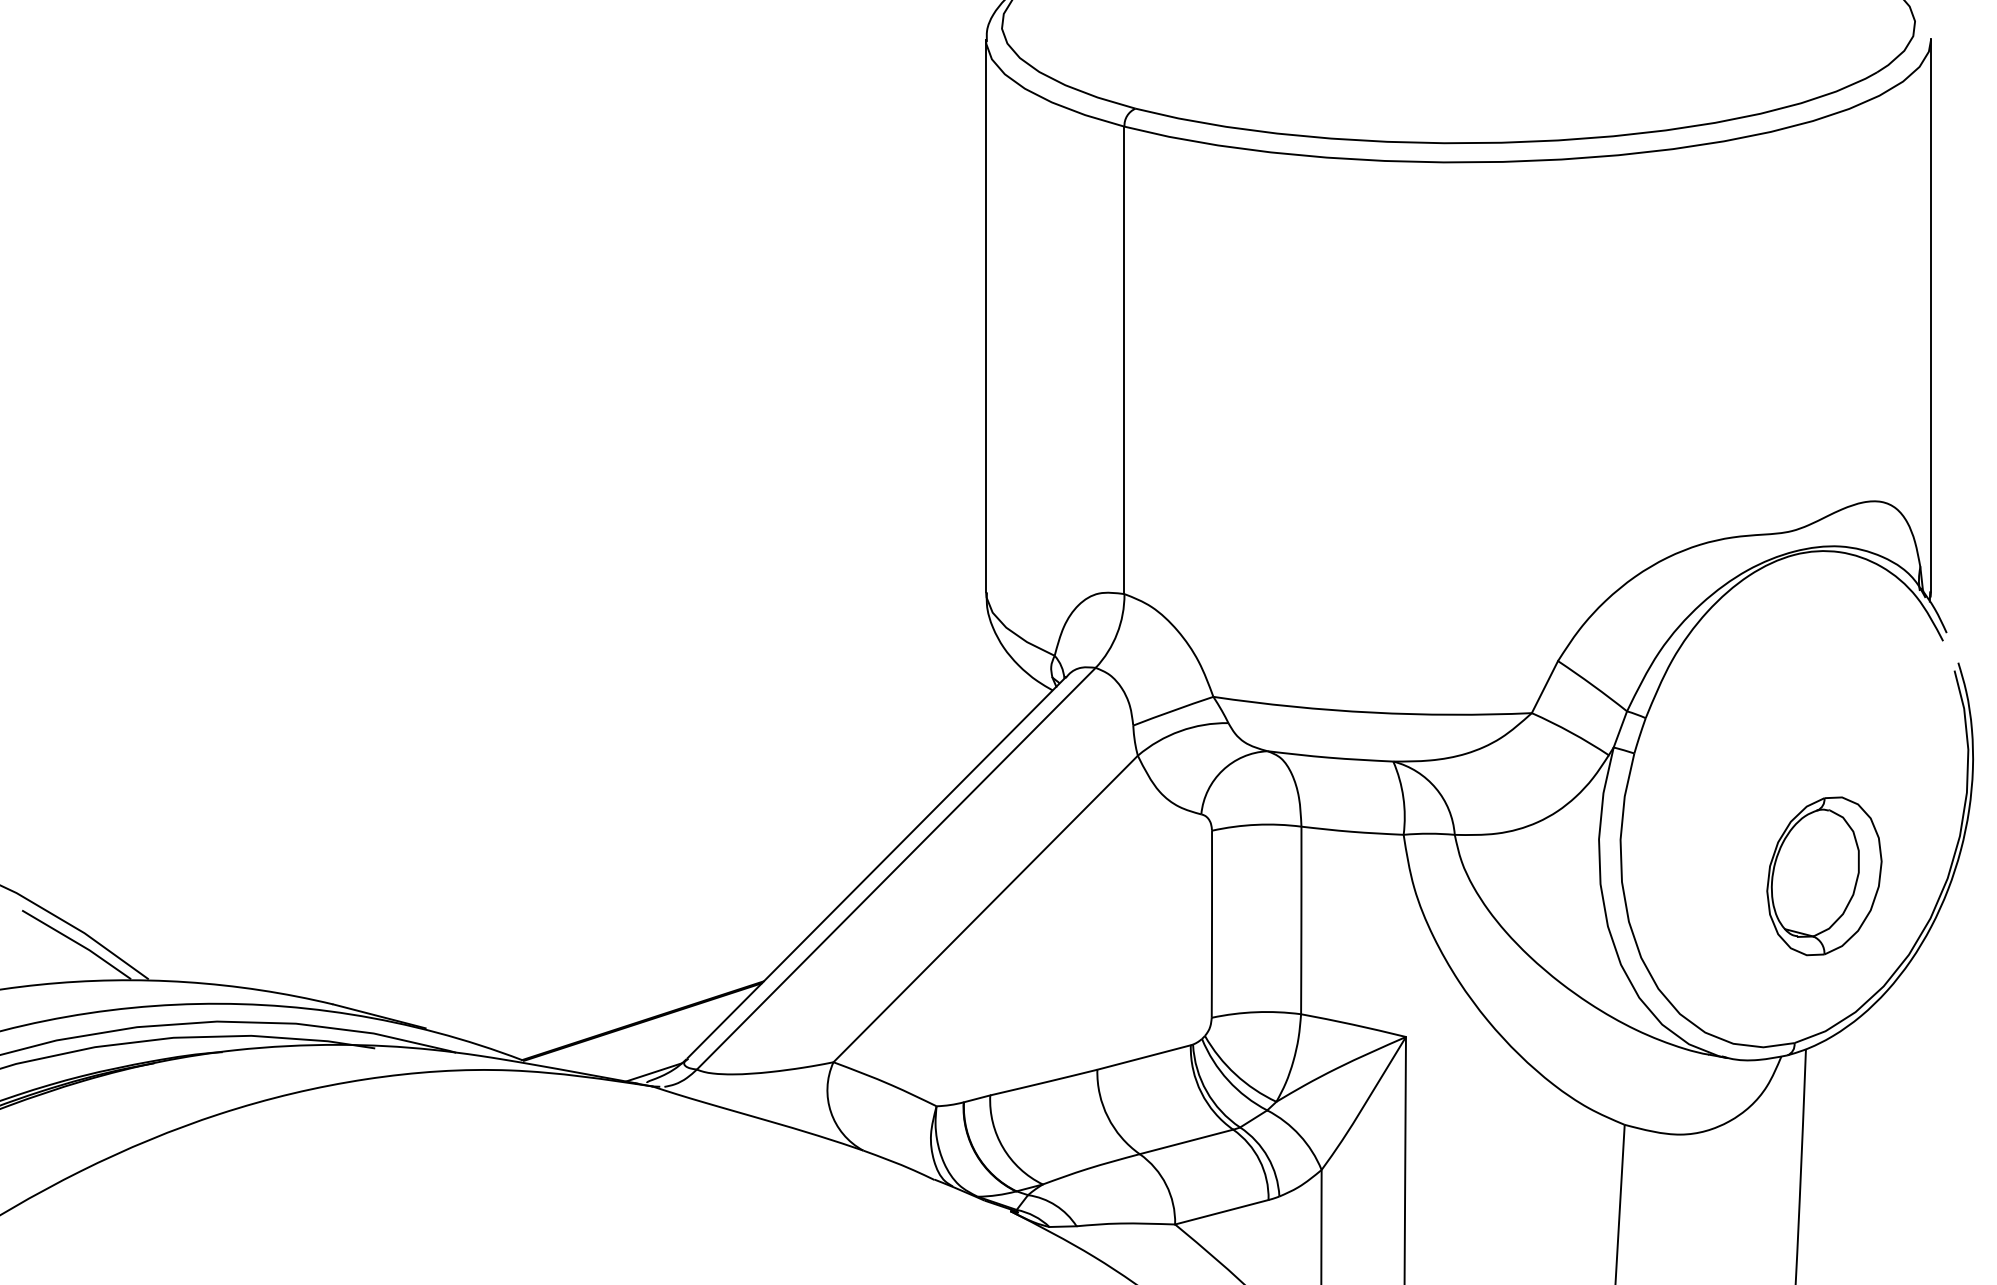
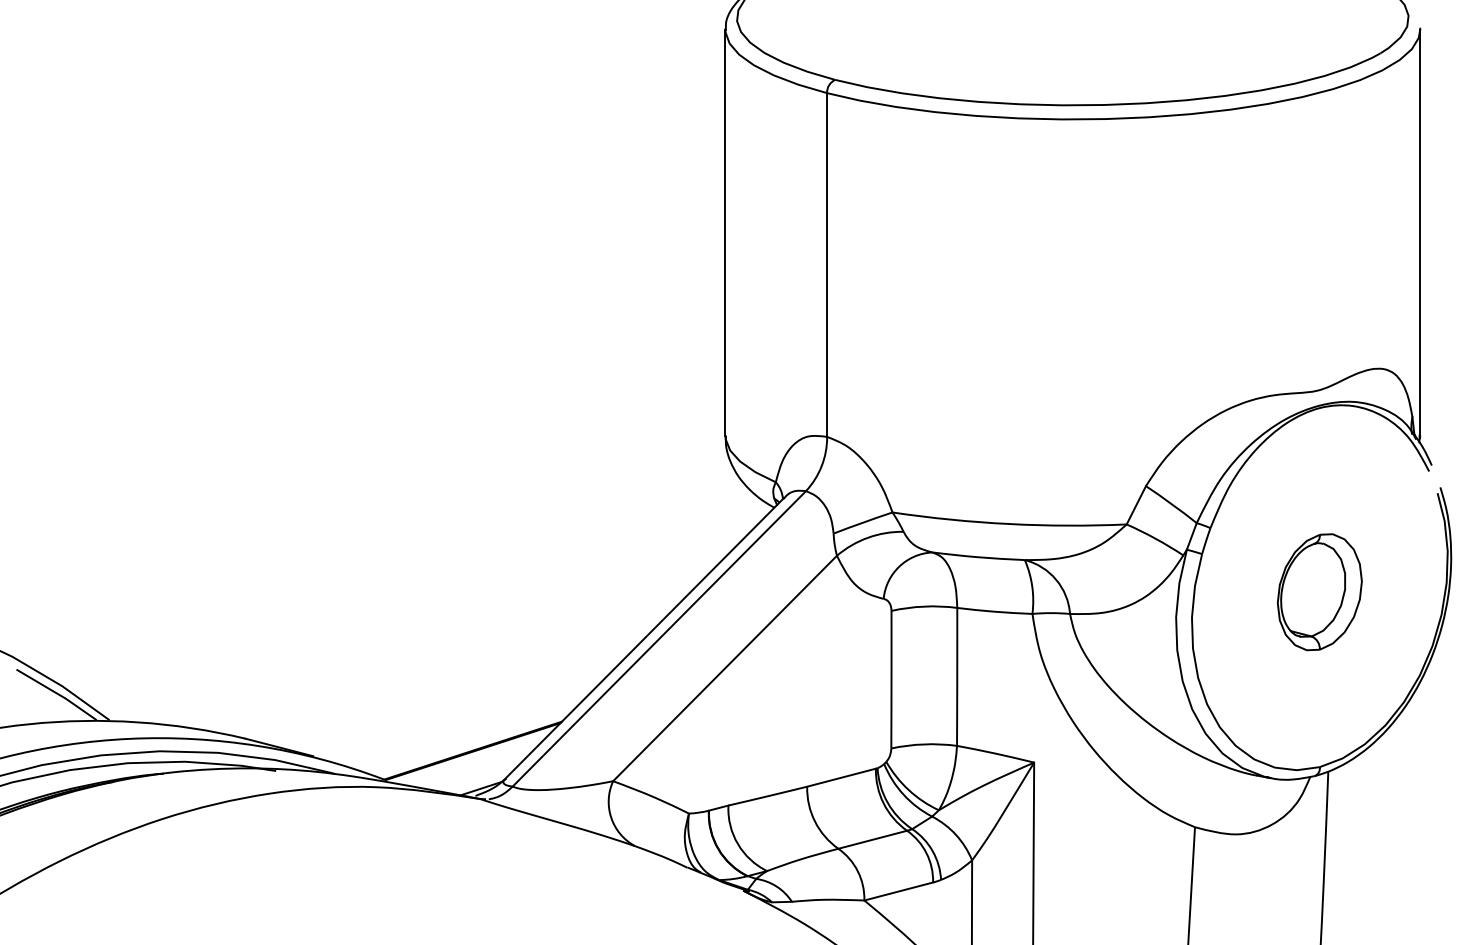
part: (1824, 876) -> (1319, 592), moved

